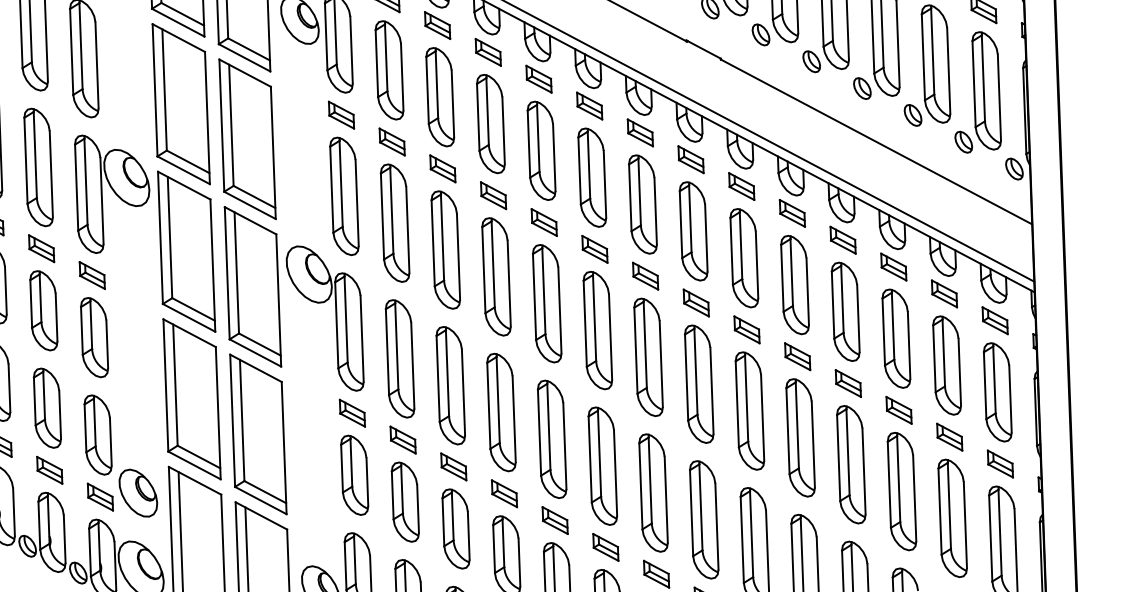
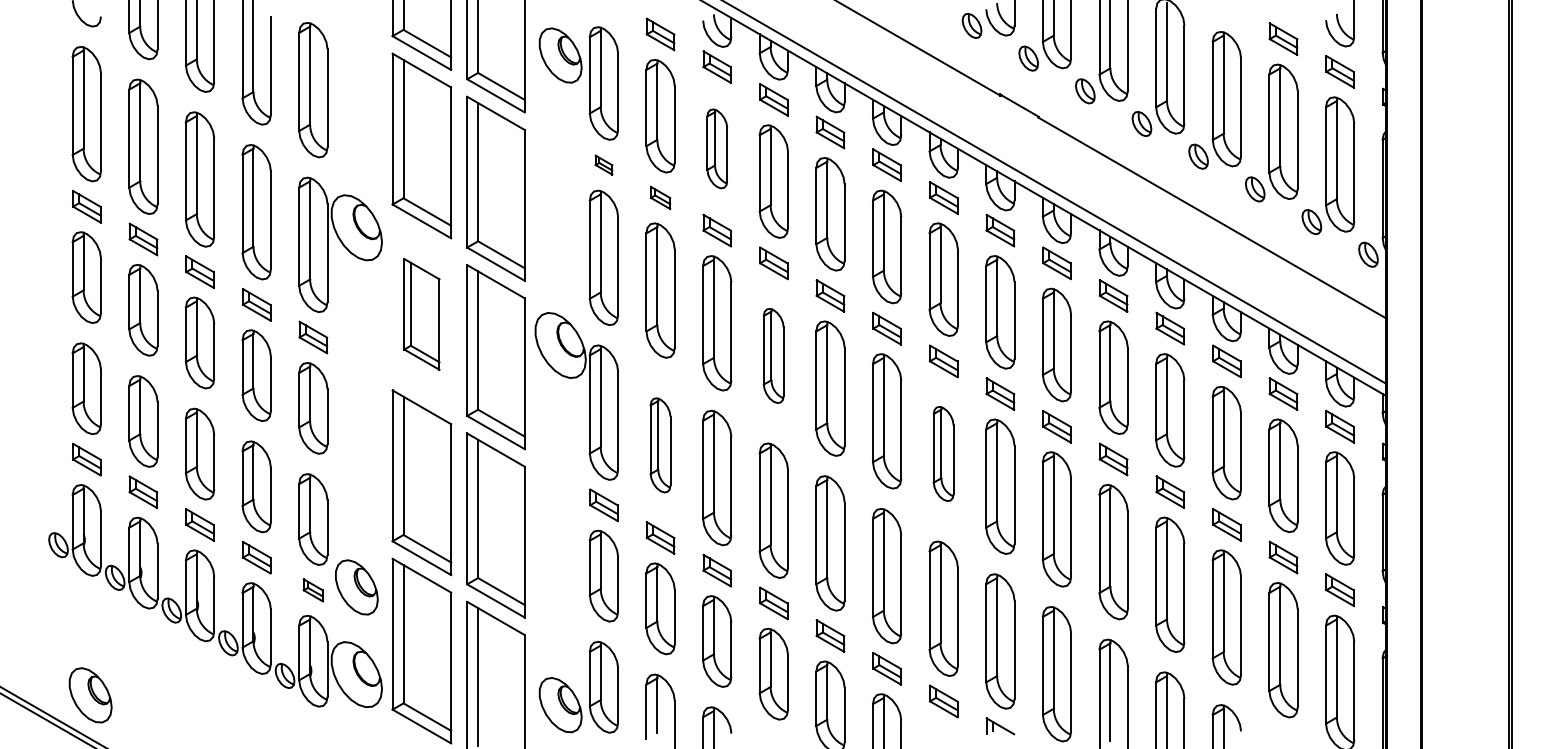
part: (440, 96) -> (717, 148), size x0.7
part: (341, 114) -> (603, 164), size x0.6
part: (392, 141) -> (660, 197), size x0.7
part: (186, 251) -> (421, 314), size x0.6
part: (496, 276) -> (773, 355), size x0.7
part: (648, 356) -> (943, 453), size x0.7
part: (400, 359) -> (660, 445), size x0.7
part: (100, 497) -> (313, 590), size x0.7

